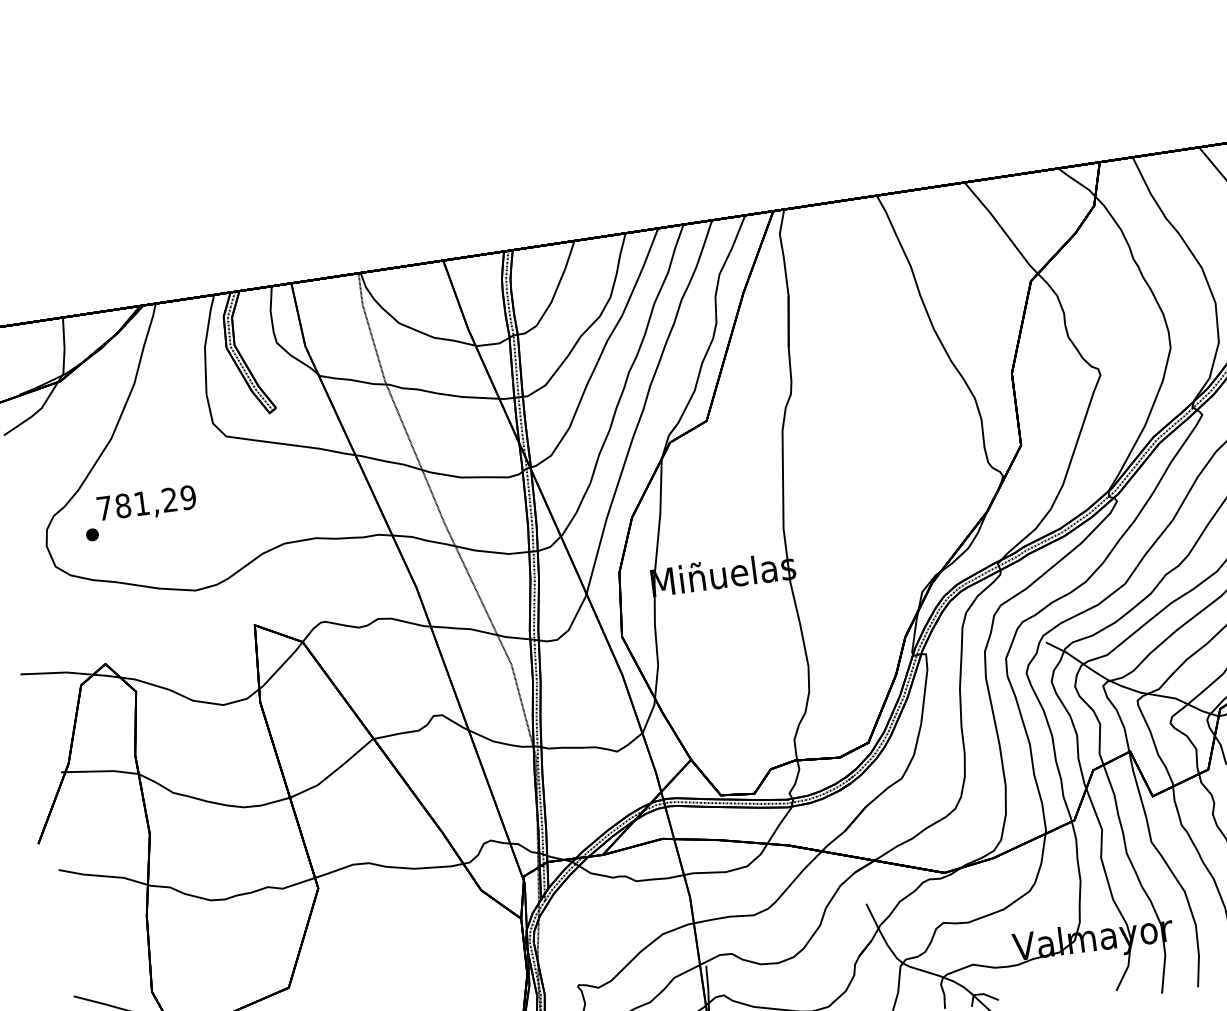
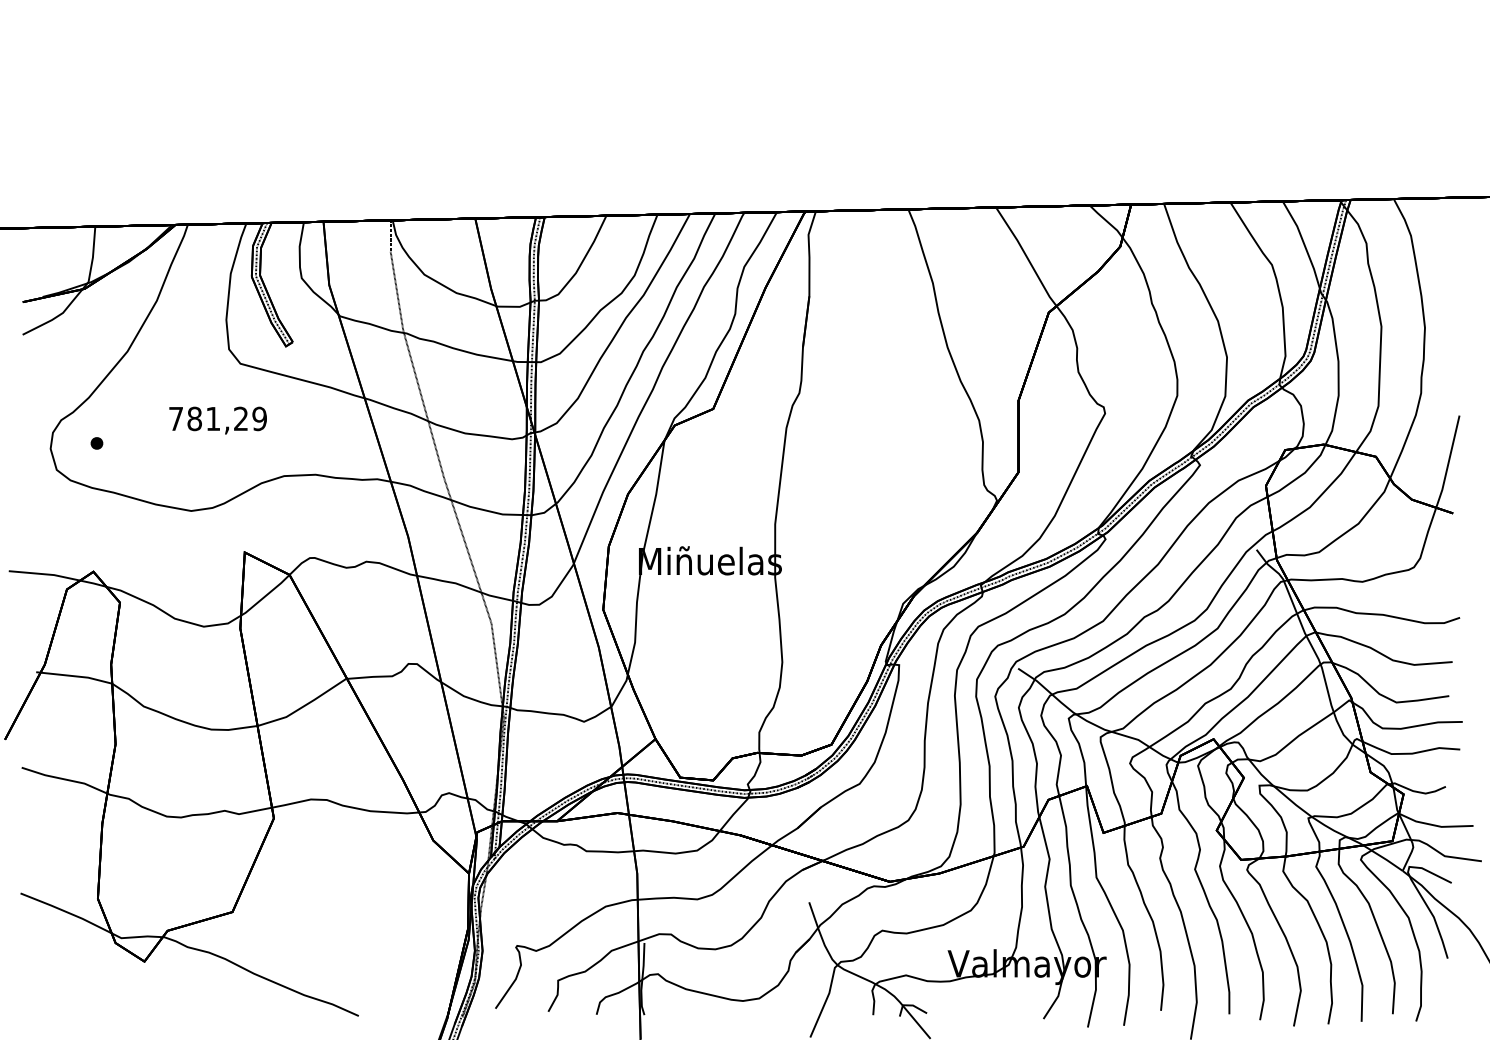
text: (146, 504) -> (217, 420), moved

